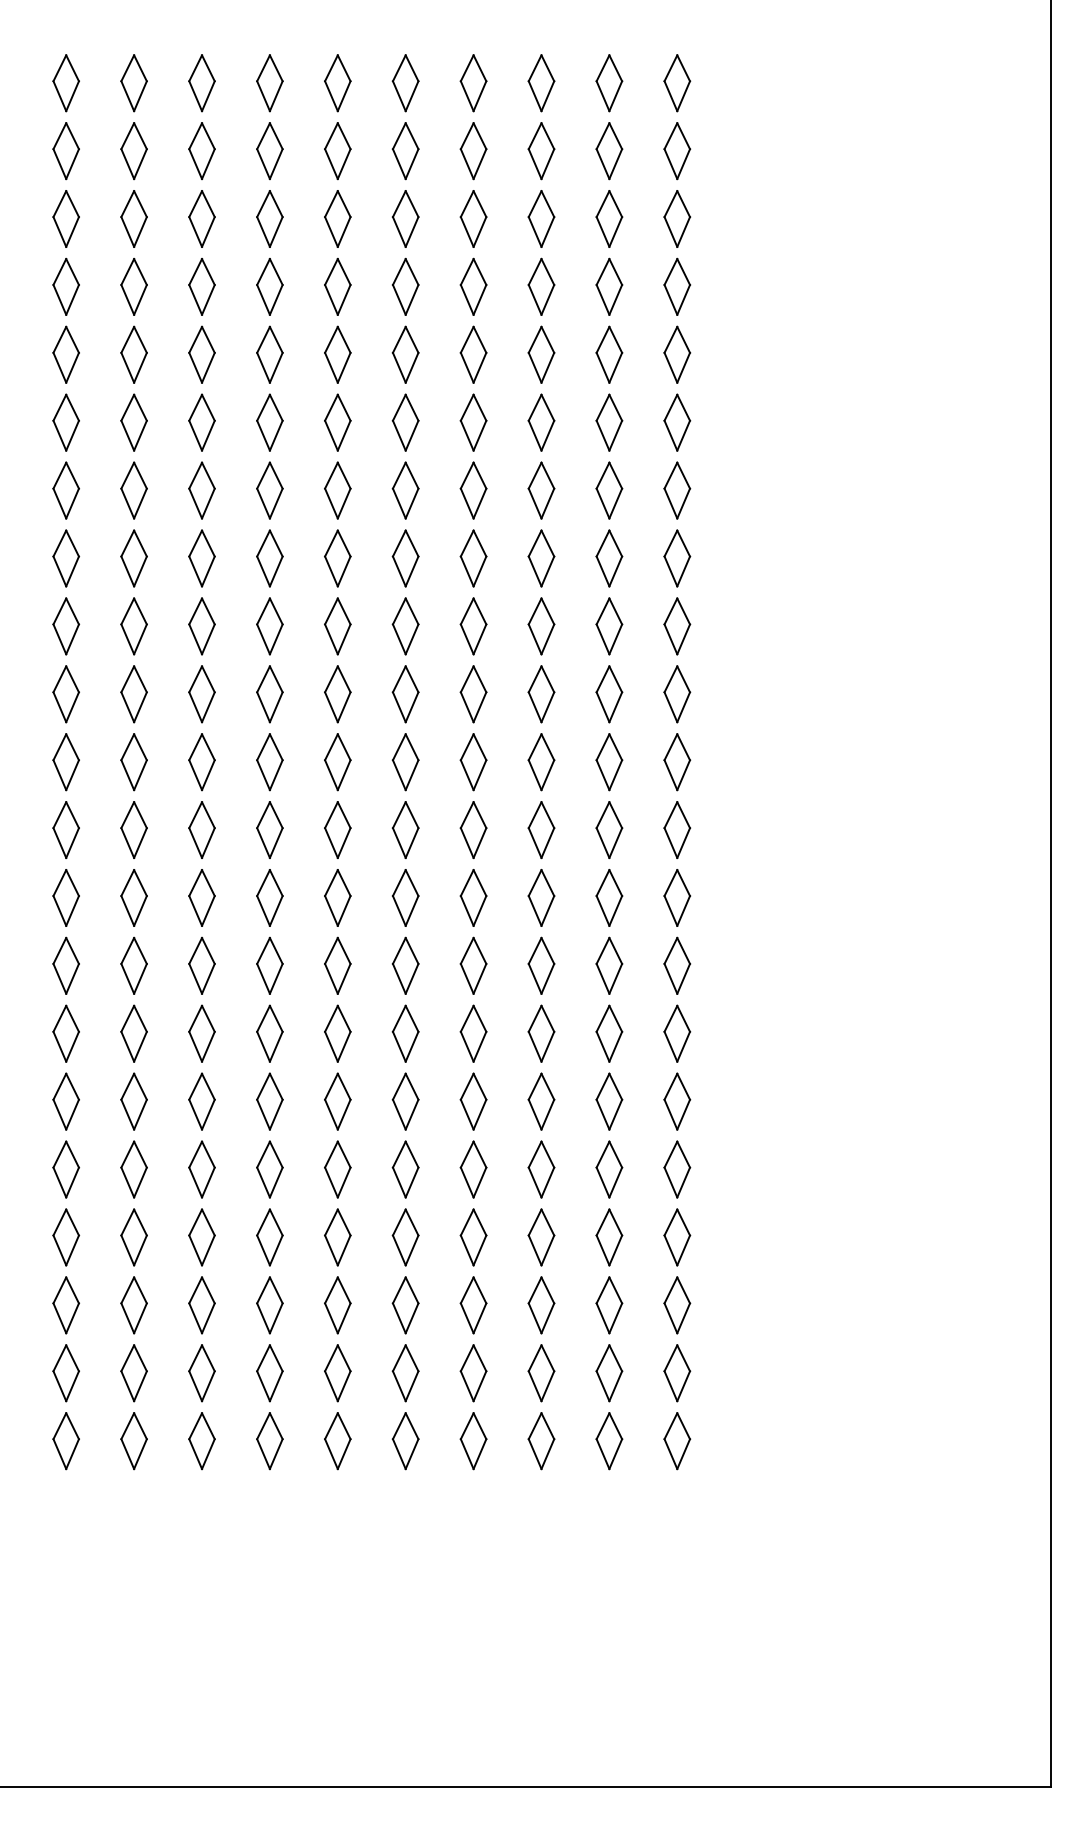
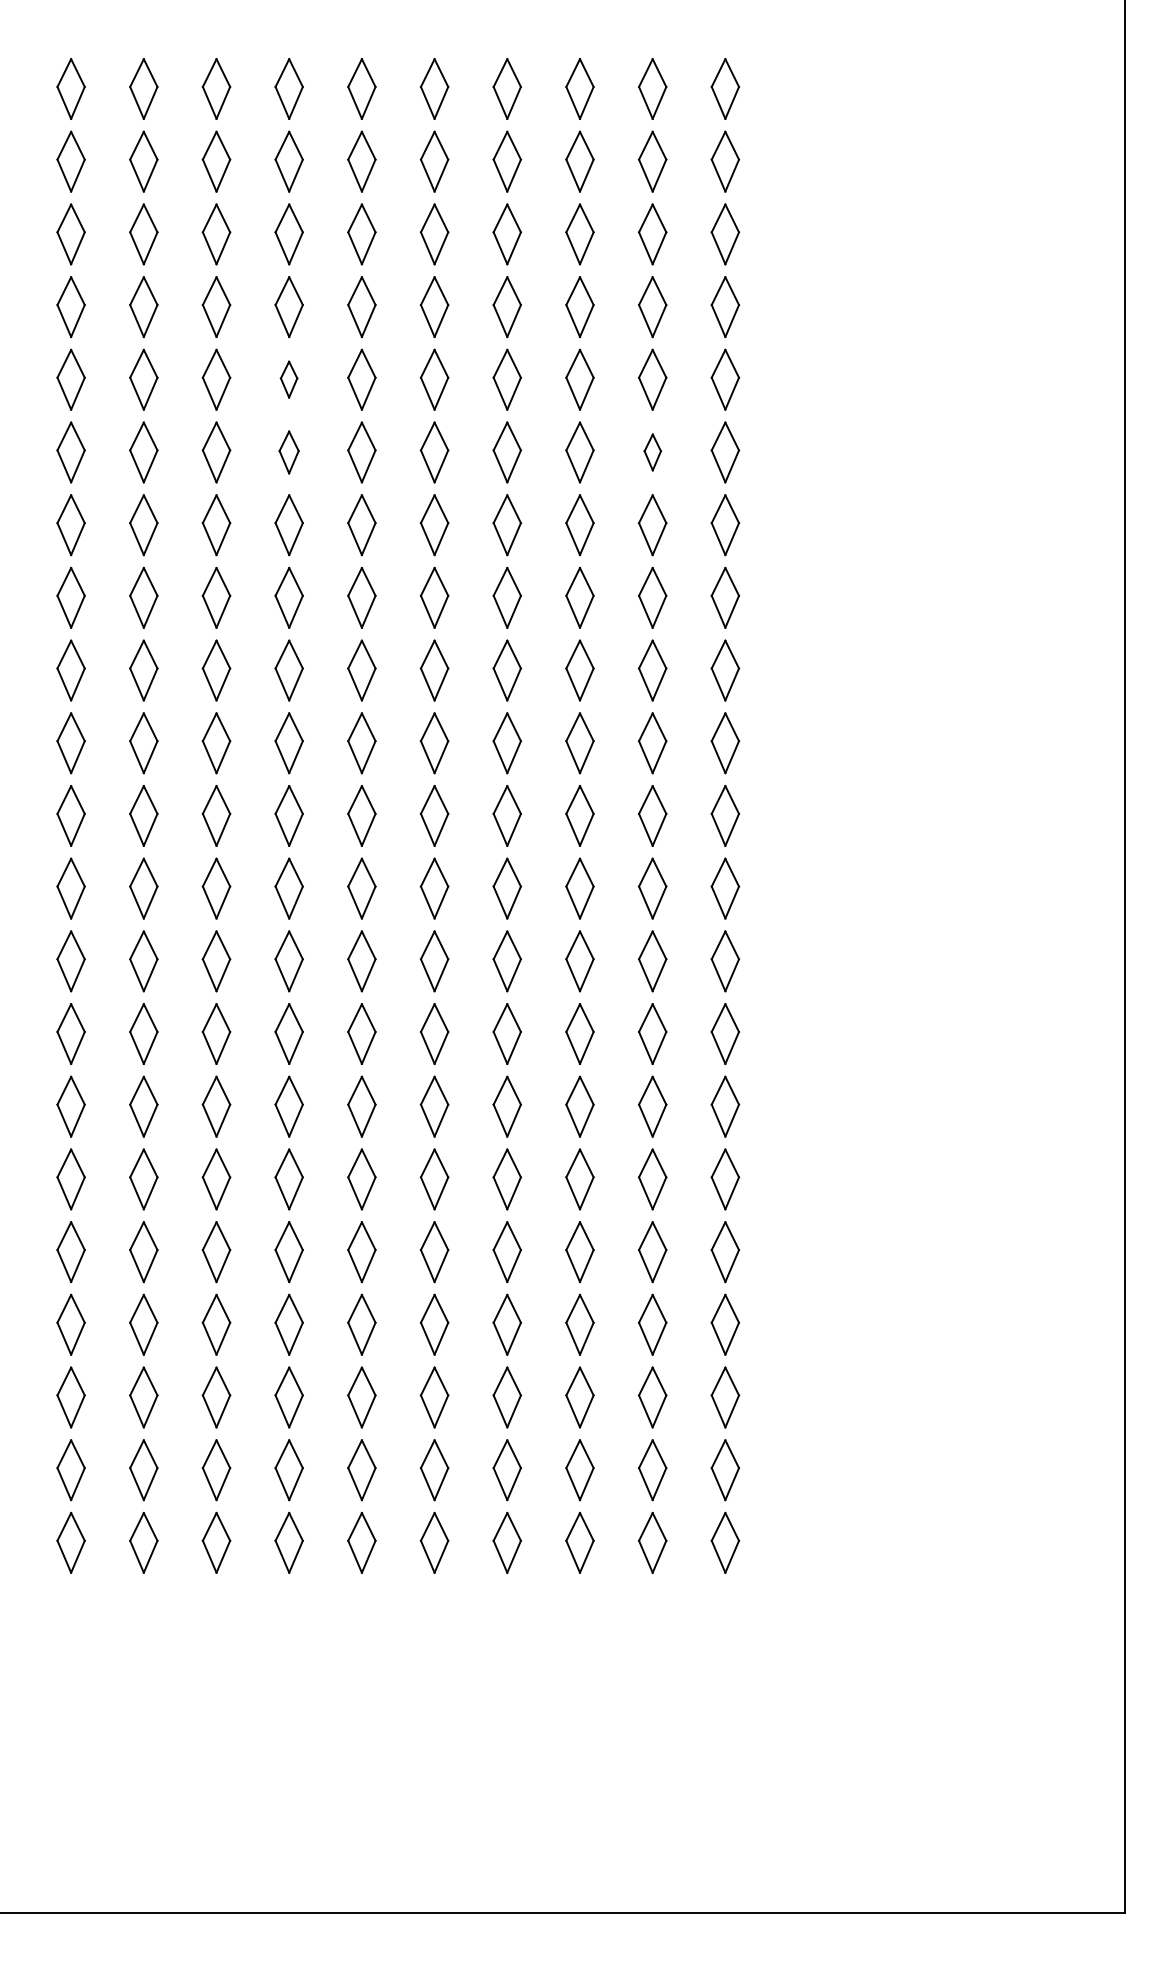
part: (269, 354) -> (288, 379), size x0.6
part: (269, 422) -> (288, 452), size x0.7
part: (609, 422) -> (652, 452), size x0.6

